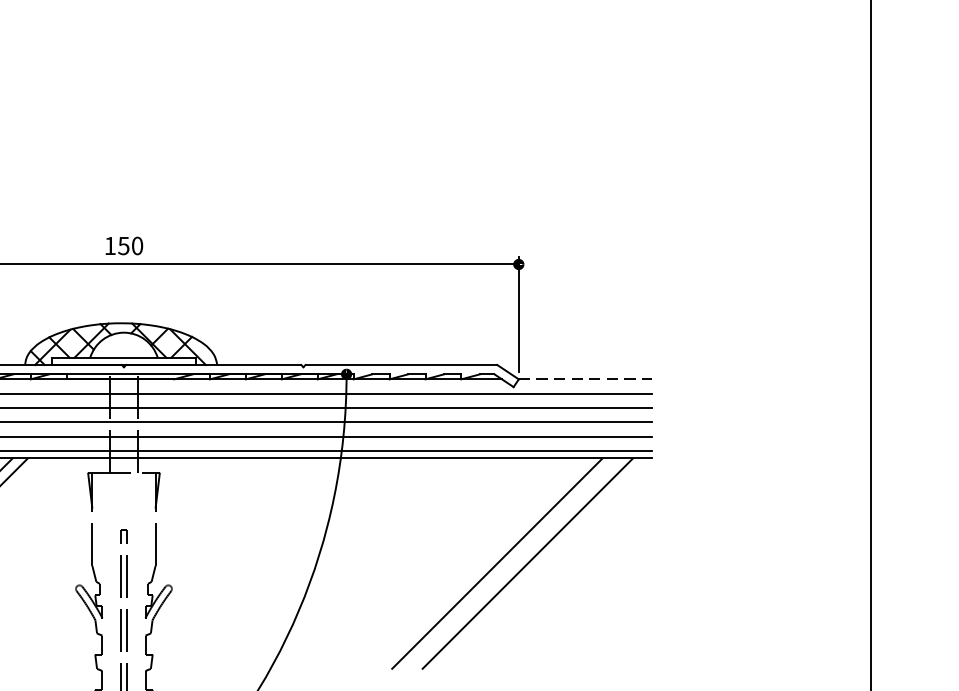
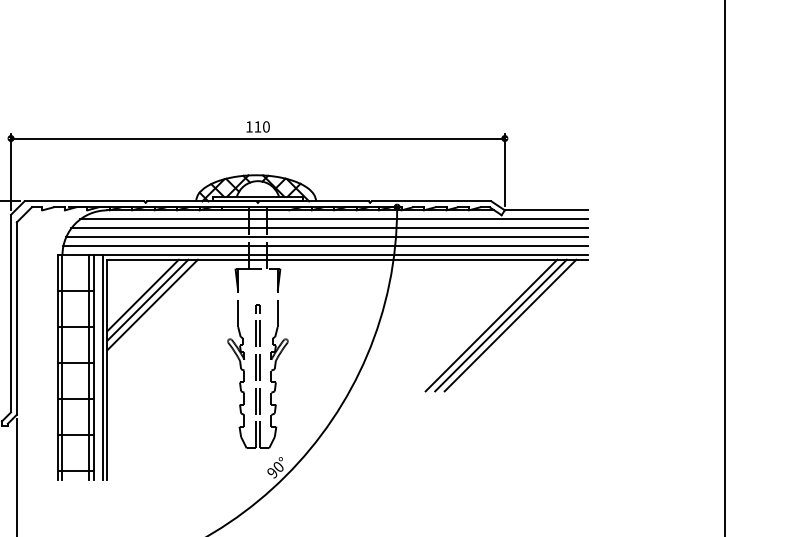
text: (123, 245) -> (257, 126), 150 -> 110
line: (585, 379) -> (546, 210), dashed -> solid
line: (511, 563) -> (500, 325), added

